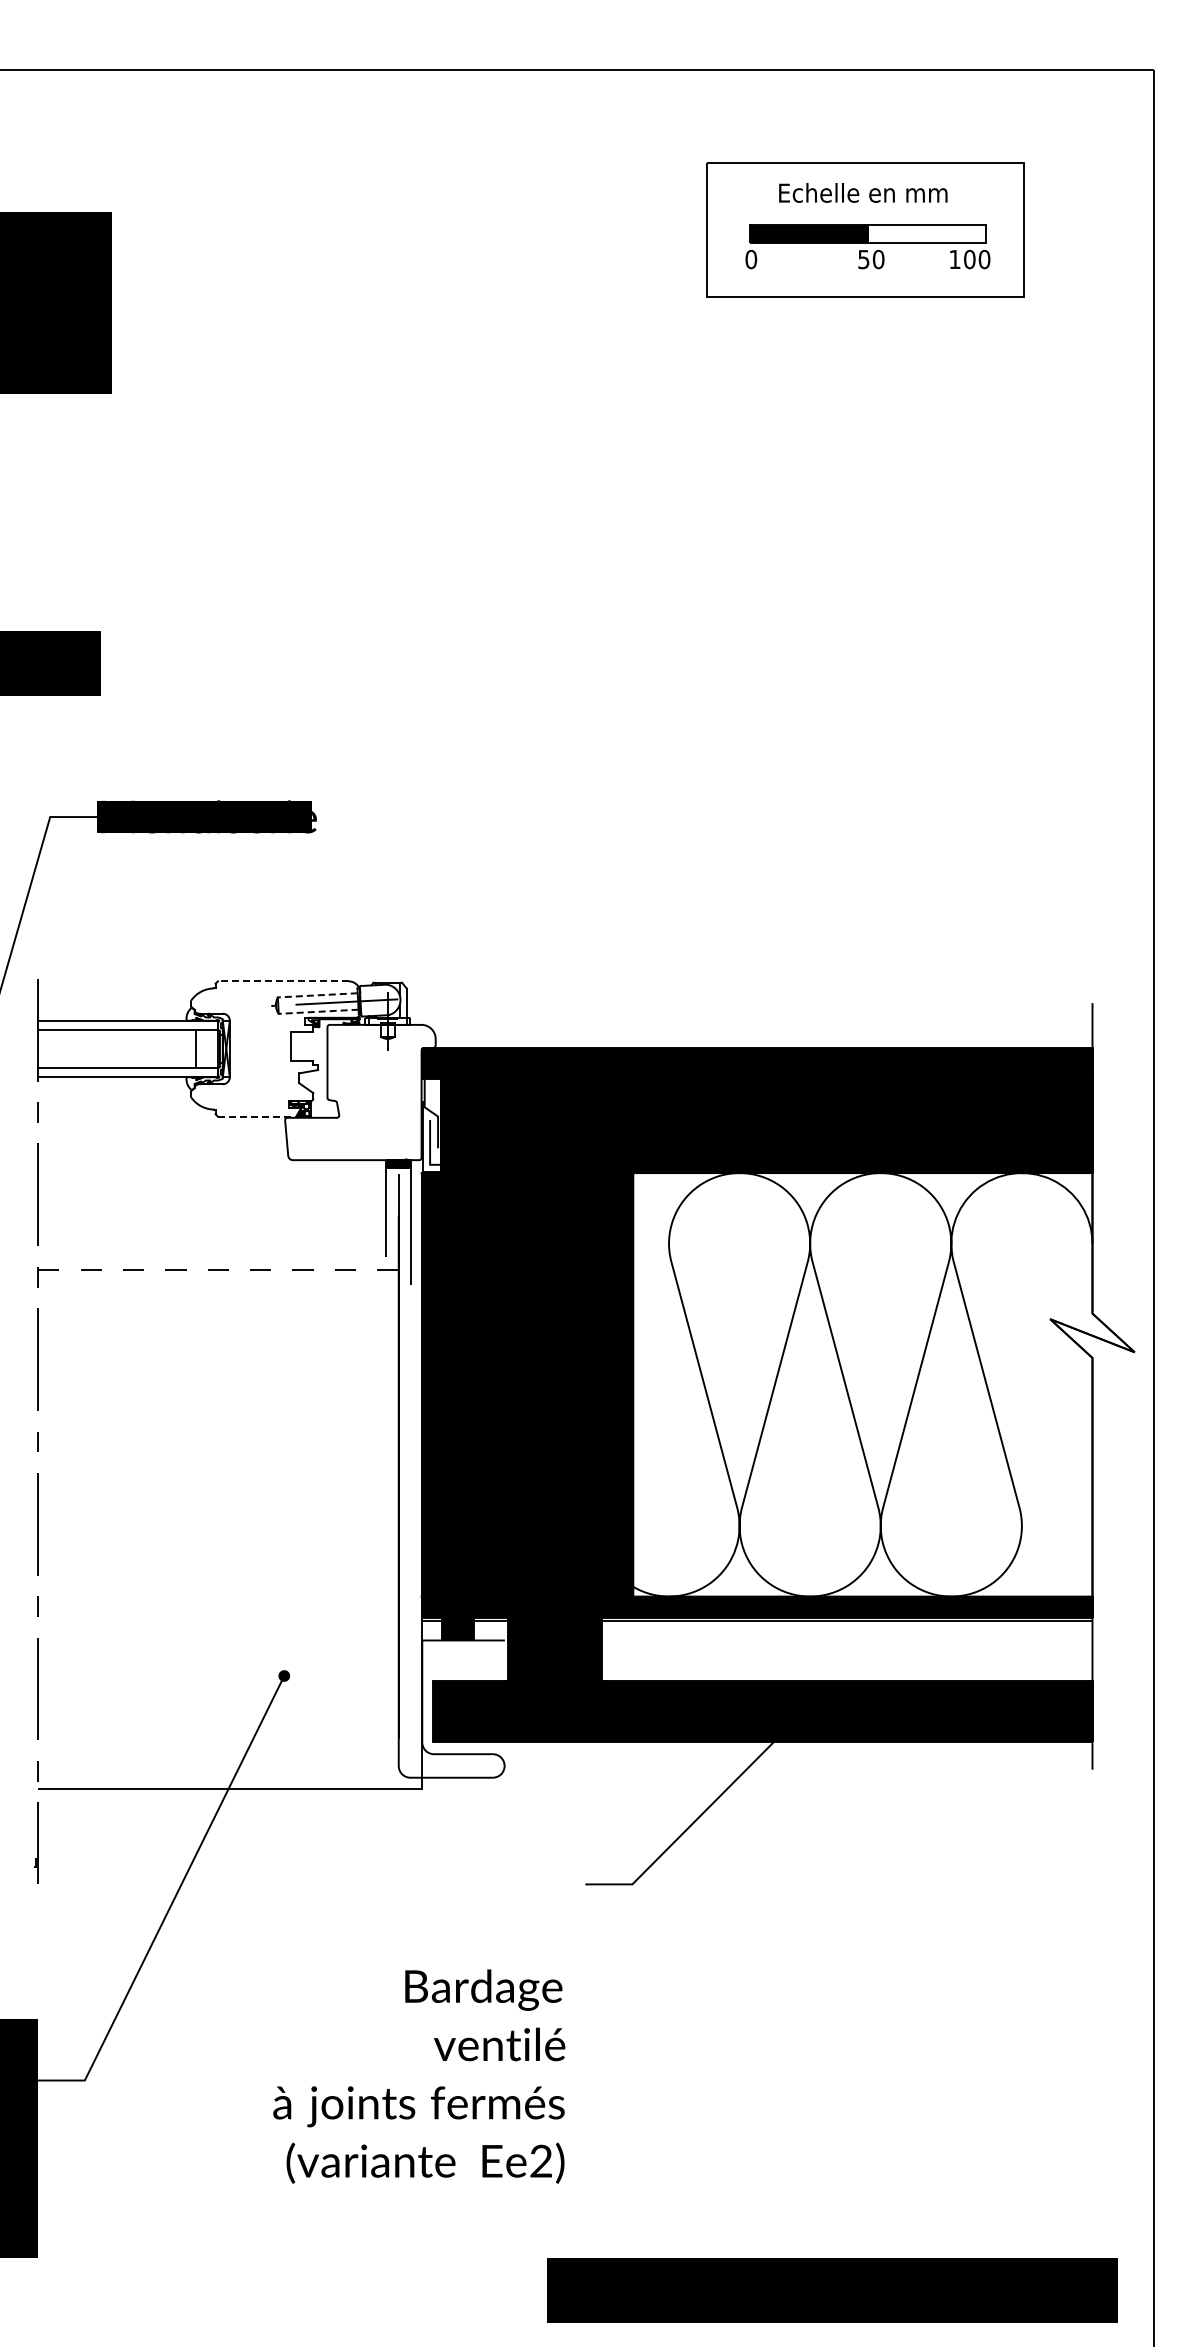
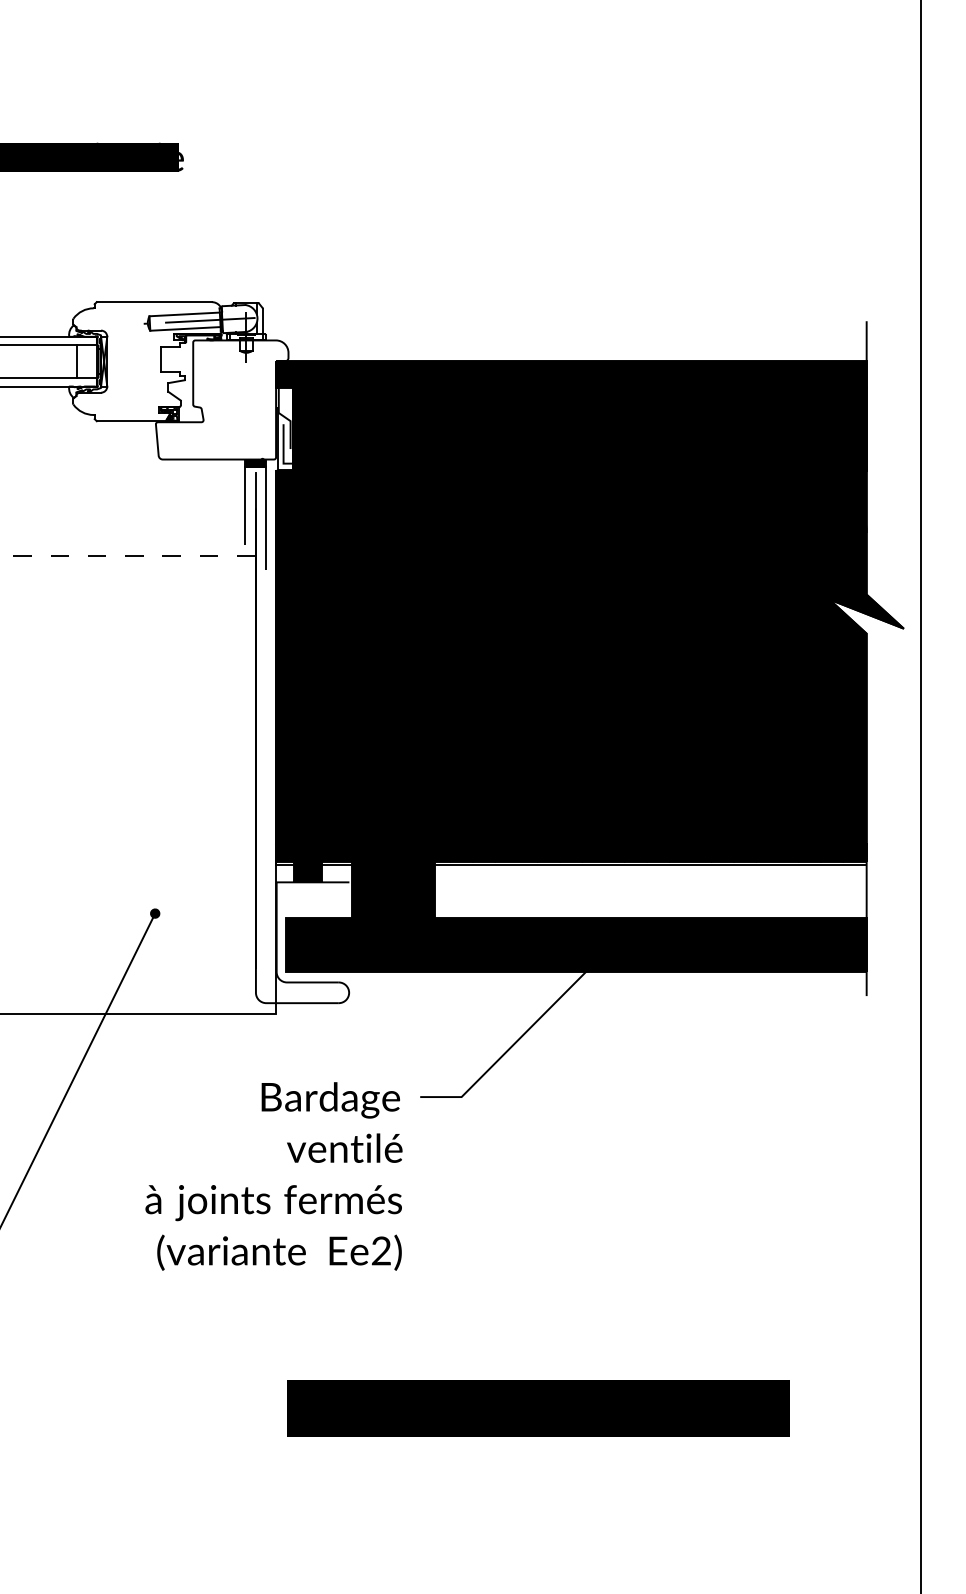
line: (282, 981) -> (153, 302), dashed -> solid
line: (317, 995) -> (184, 314), dashed -> solid
line: (318, 1011) -> (185, 328), dashed -> solid
line: (257, 1116) -> (131, 421), dashed -> solid
fill: (883, 1384) -> (682, 657), added
text: (419, 2076) -> (274, 1176), moved
text: (832, 2290) -> (538, 1407), moved

